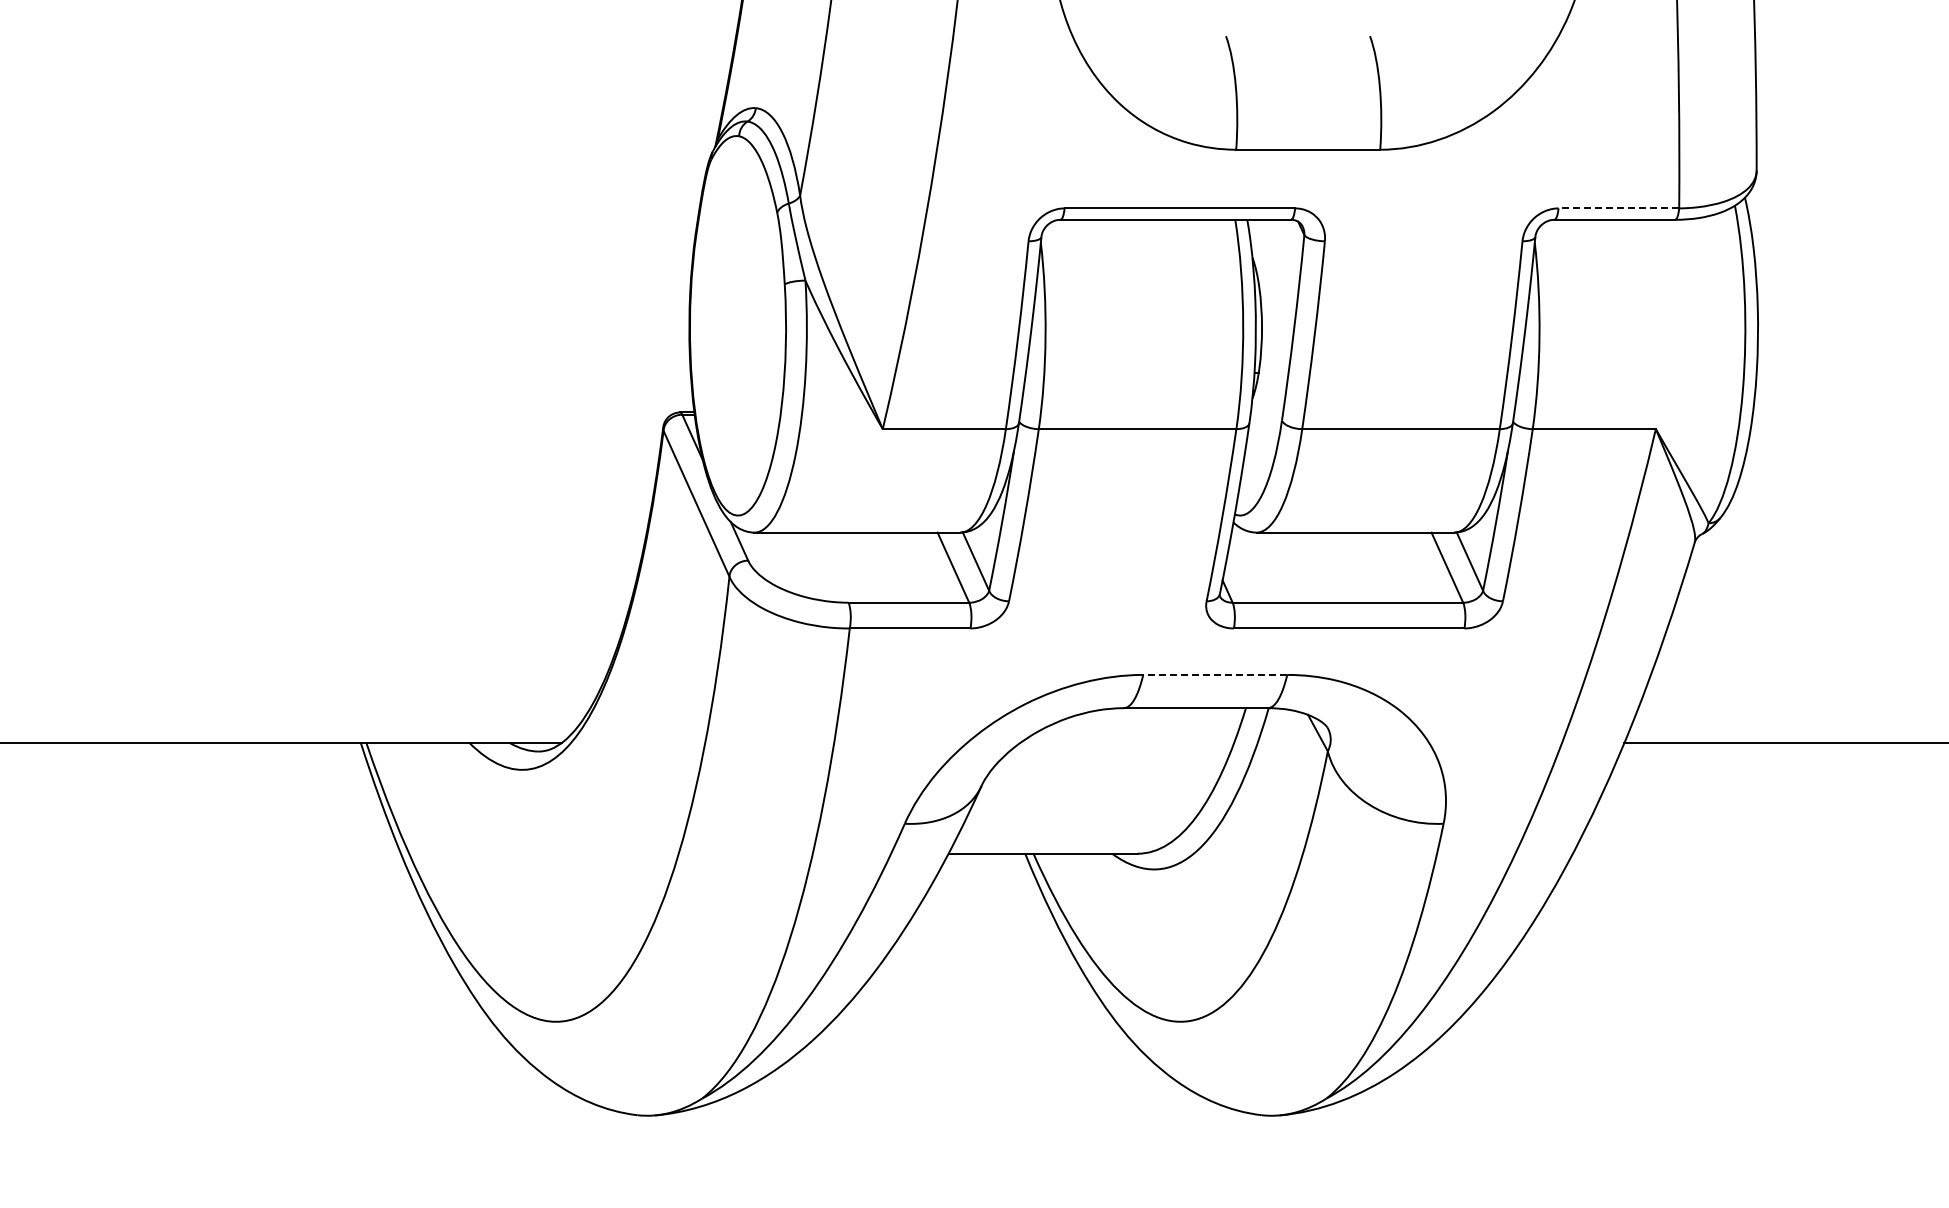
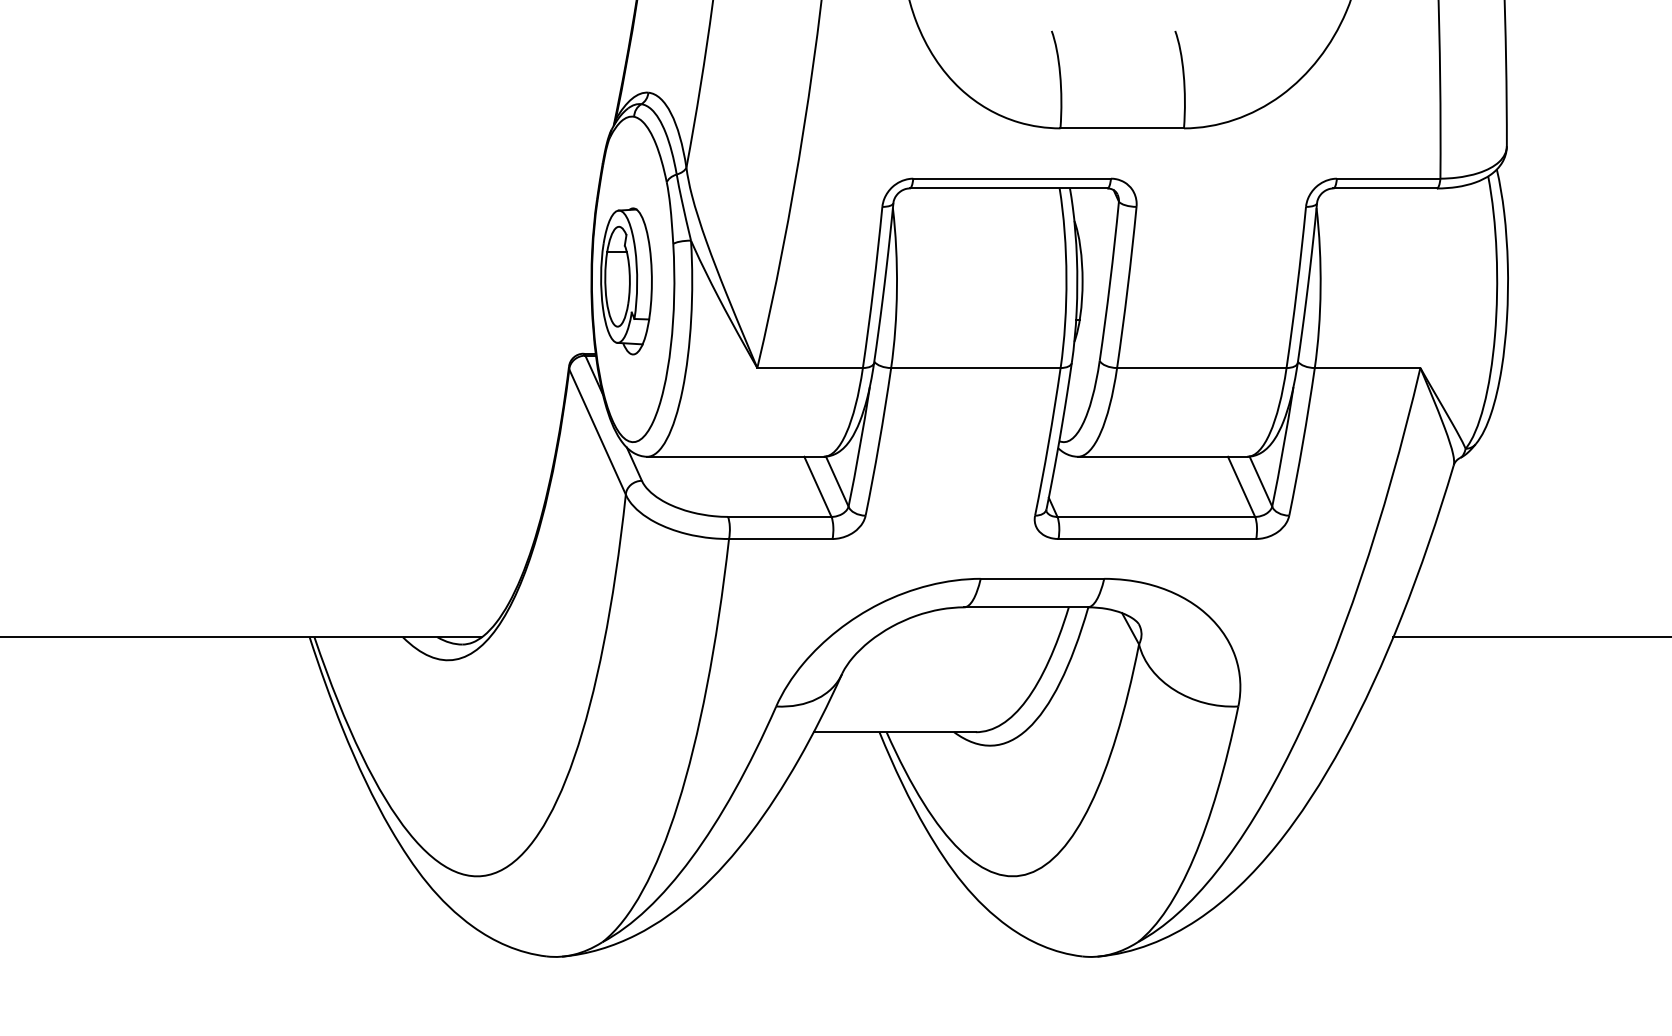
line: (1618, 208) -> (1388, 178), dashed -> solid
part: (729, 328) -> (625, 281), added
line: (1214, 674) -> (1041, 578), dashed -> solid

